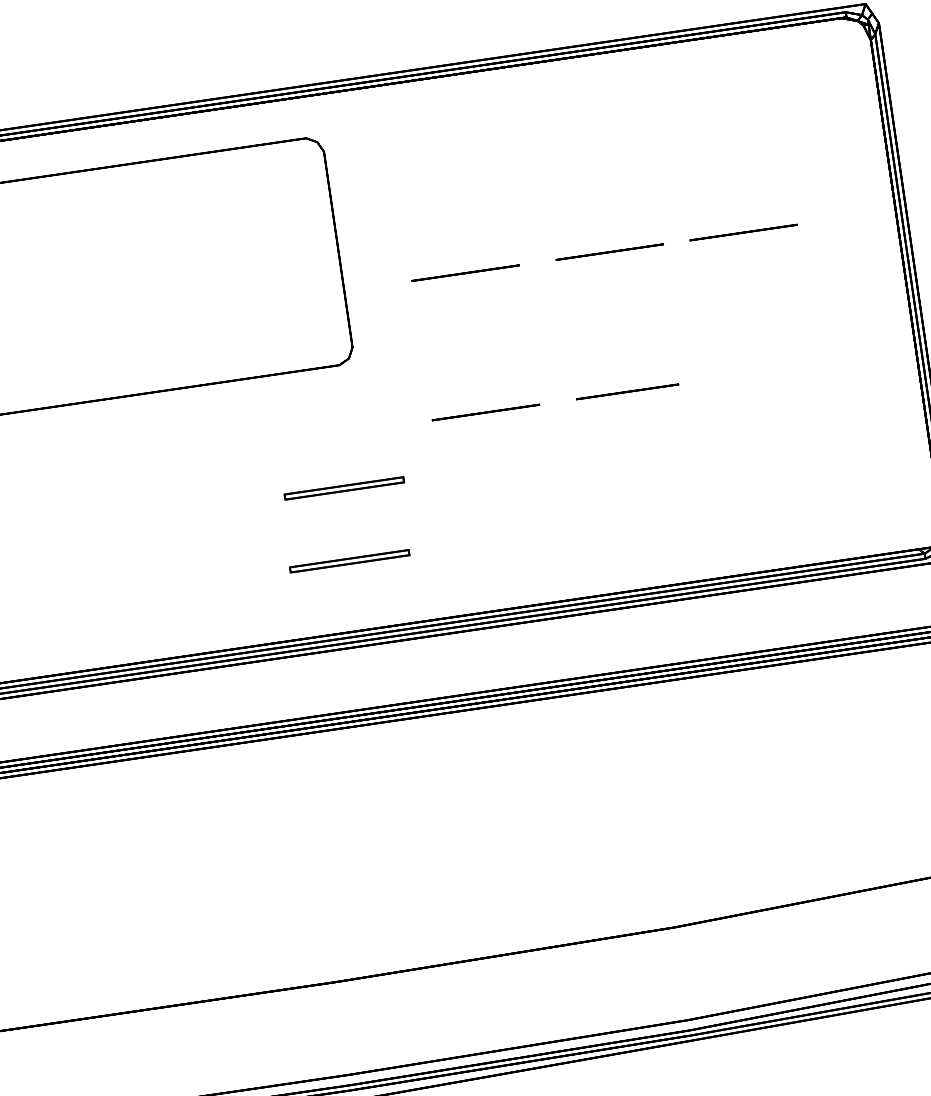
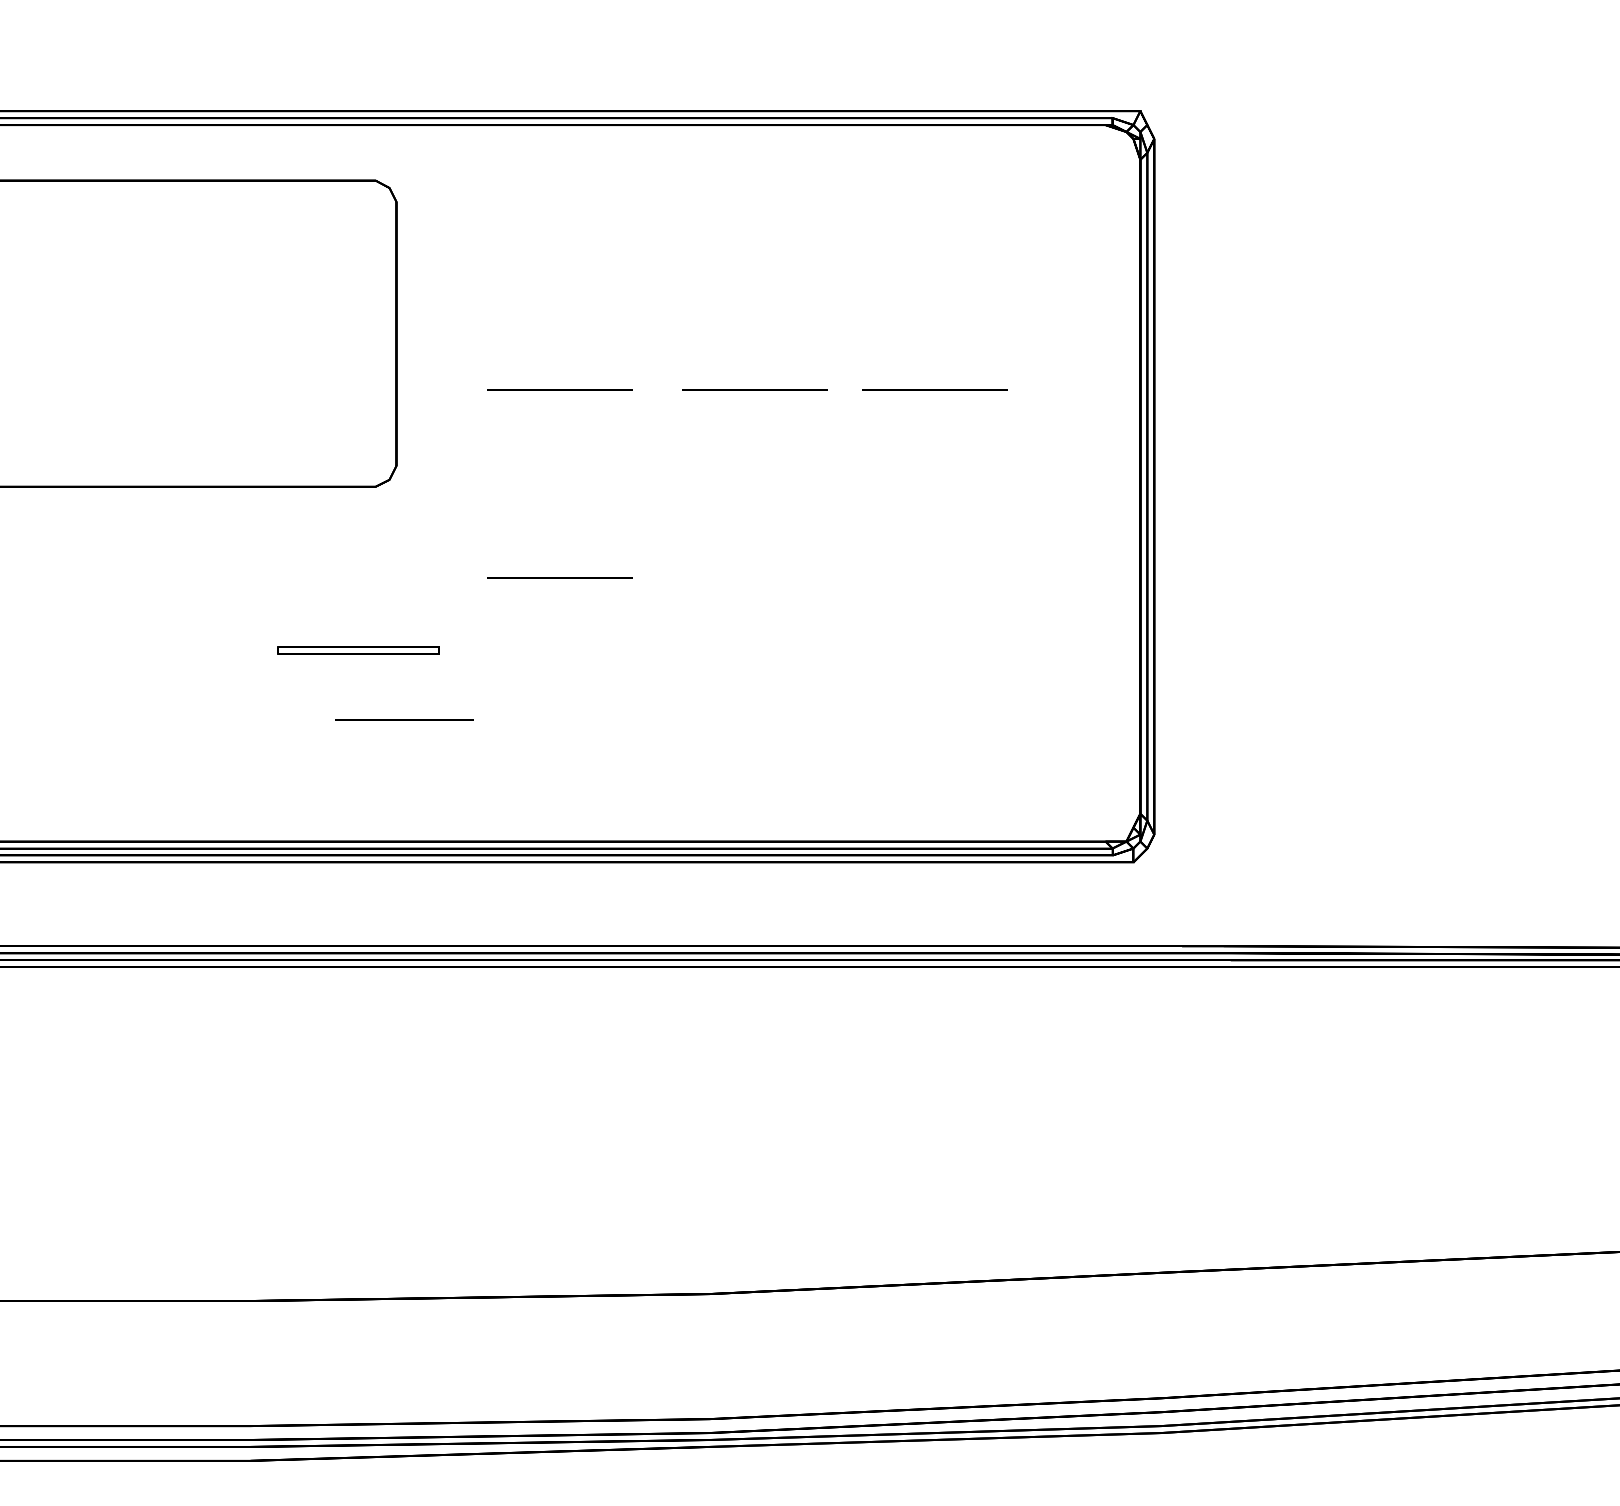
line: (627, 391) -> (404, 719), moved
part: (349, 561) -> (351, 747), removed

